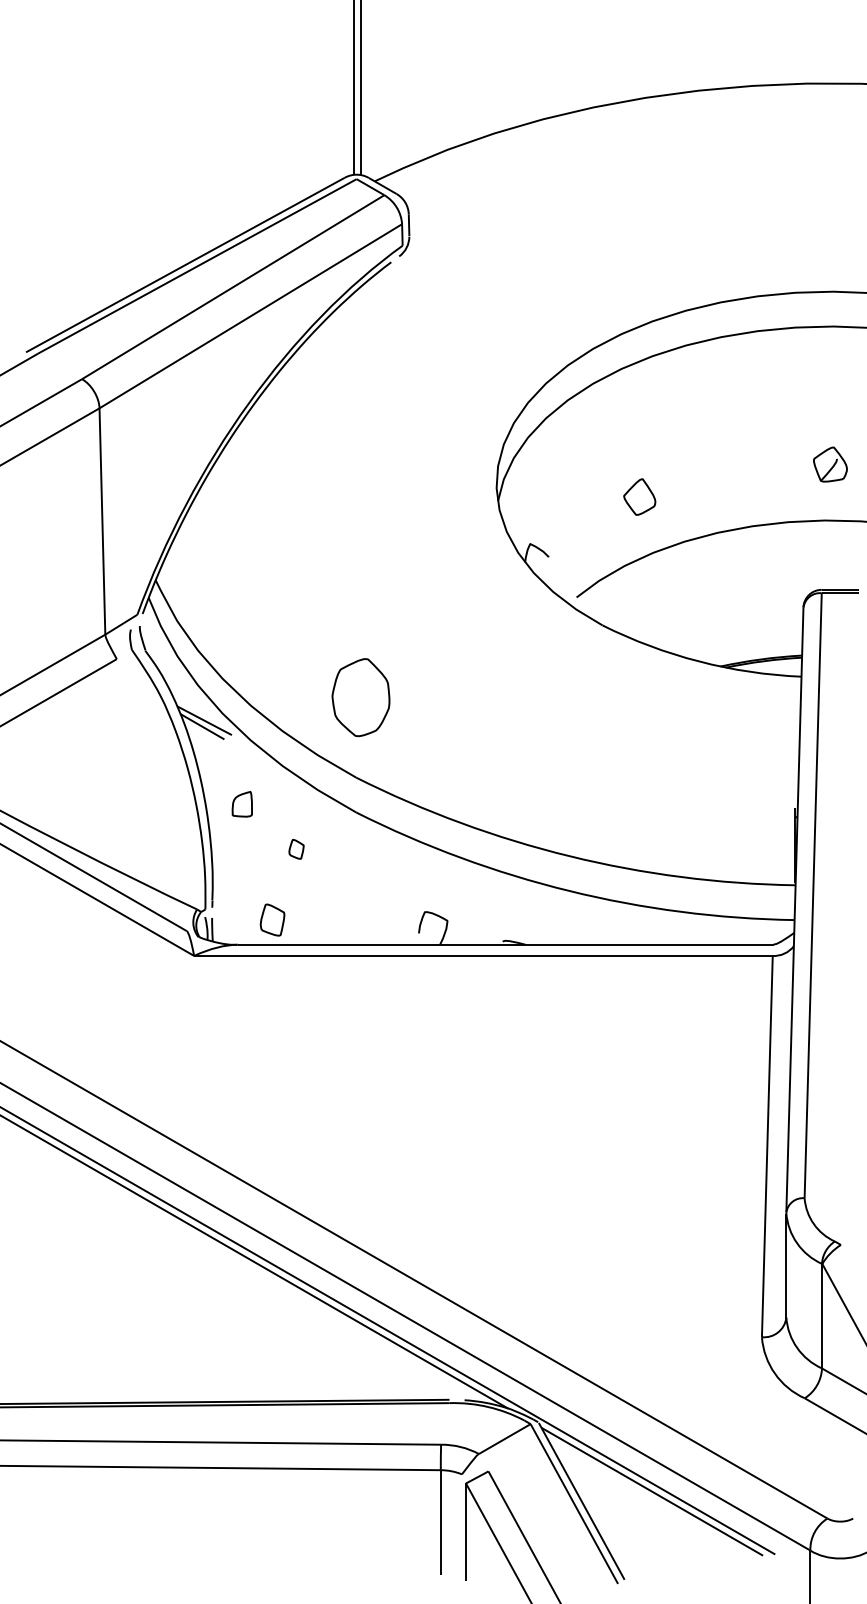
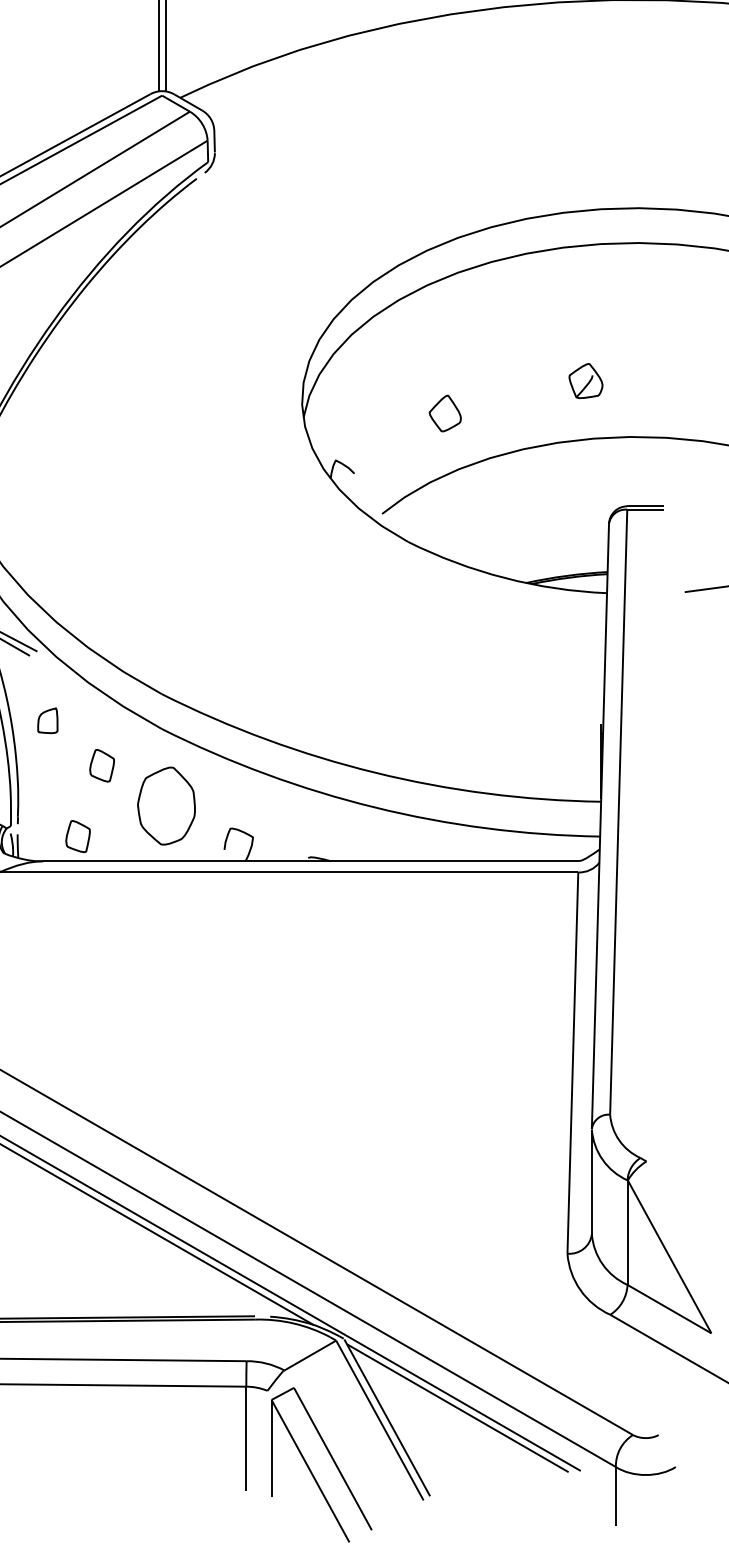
part: (830, 464) -> (586, 380), moved
part: (360, 697) -> (166, 805), moved
part: (296, 849) -> (102, 765), size x1.67

